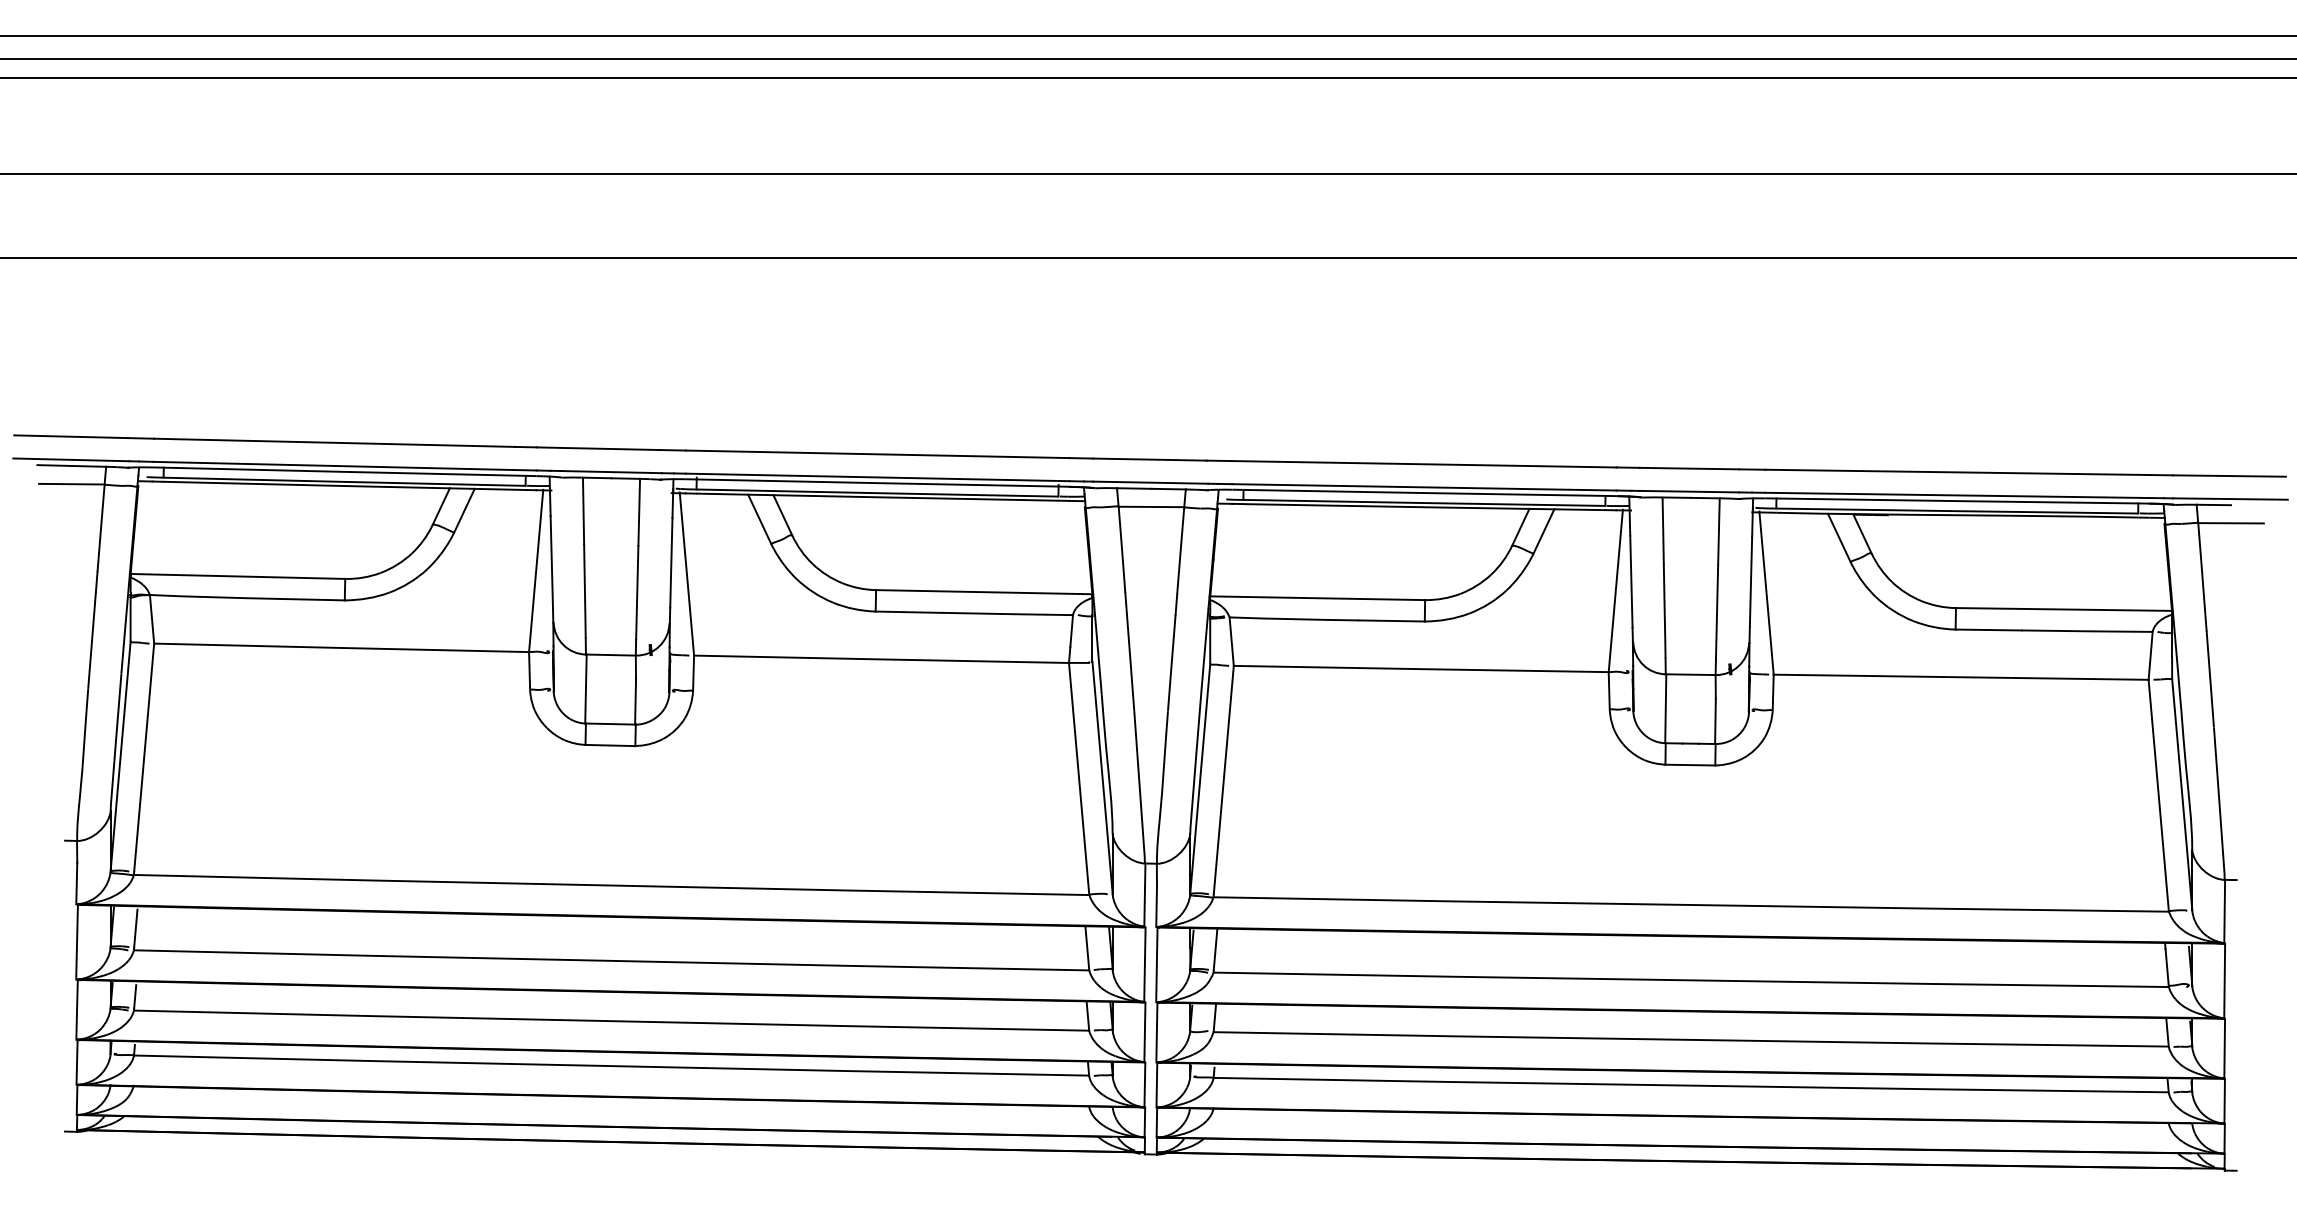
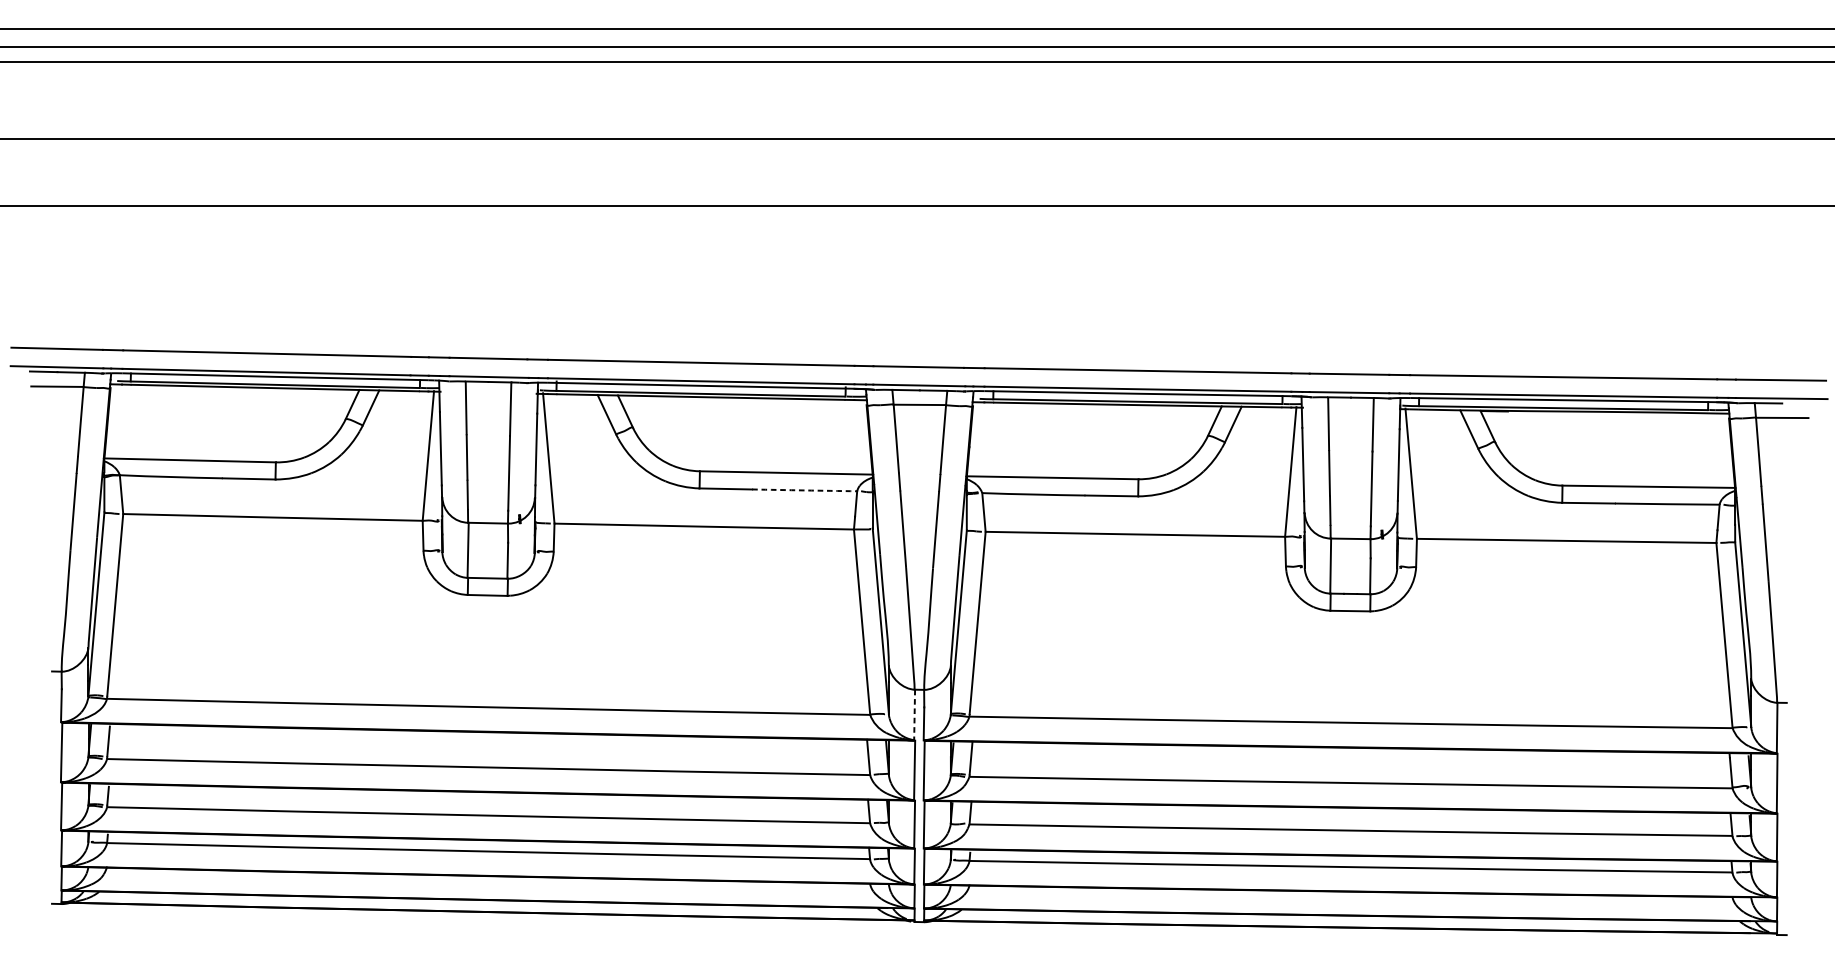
arc: (1007, 614) -> (804, 490), solid -> dashed
line: (1144, 895) -> (914, 715), solid -> dashed

